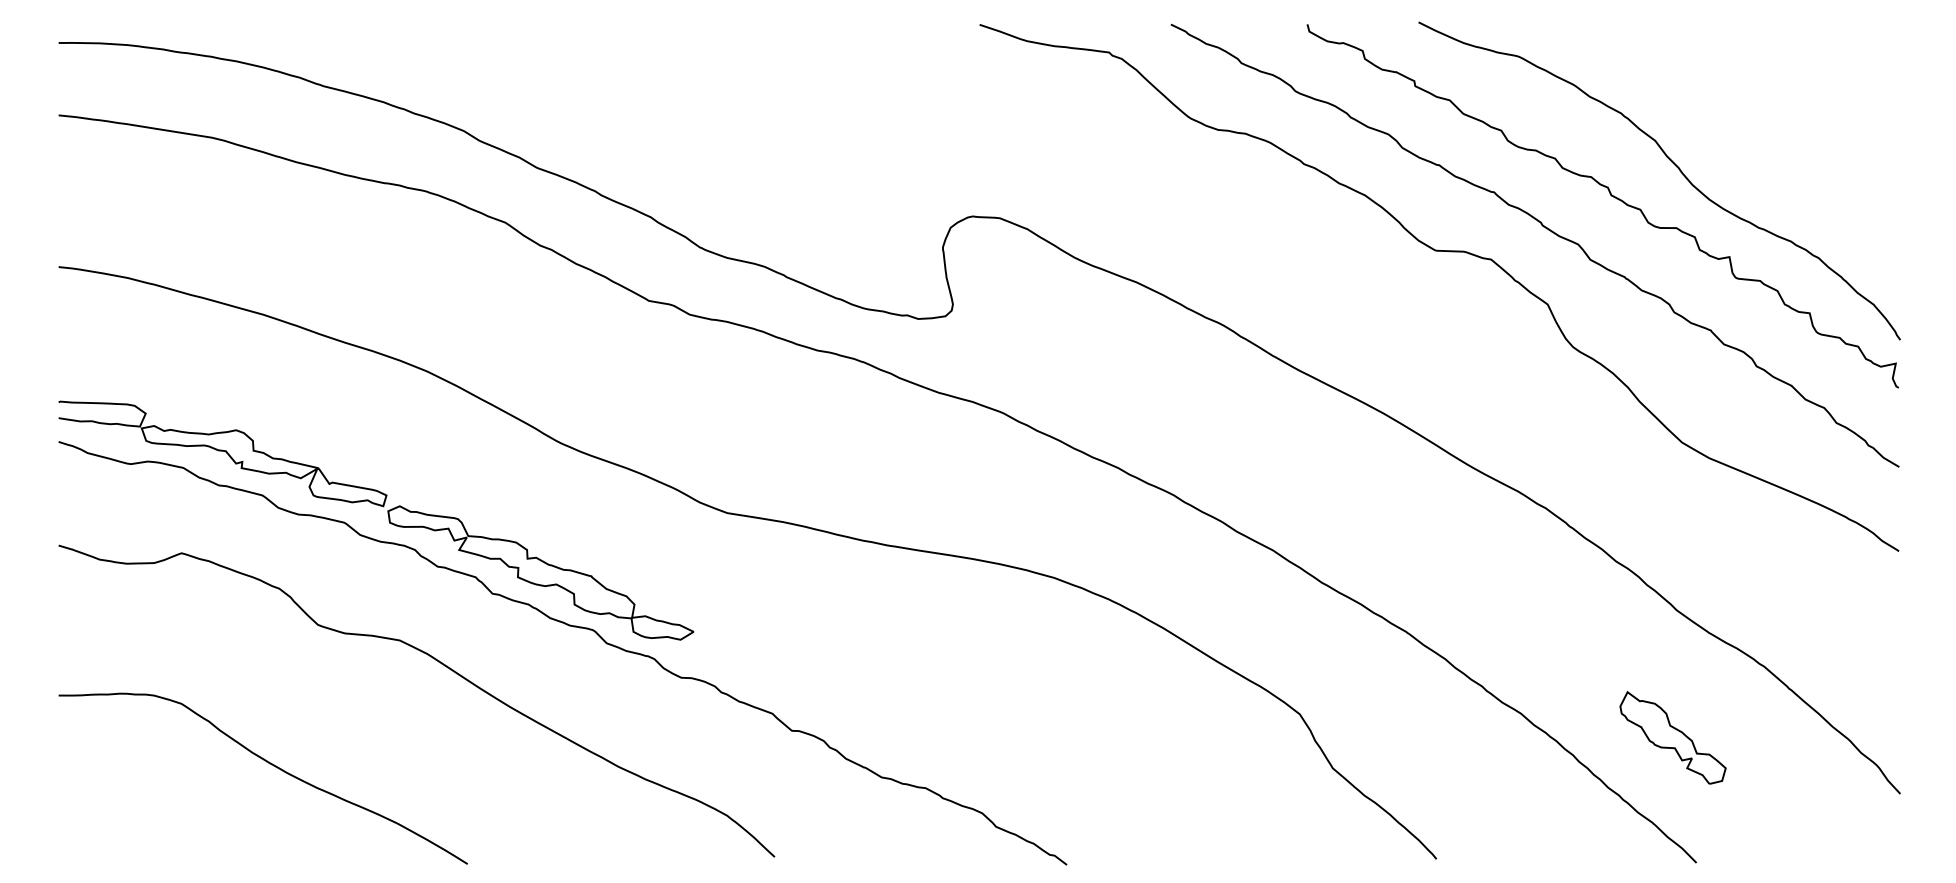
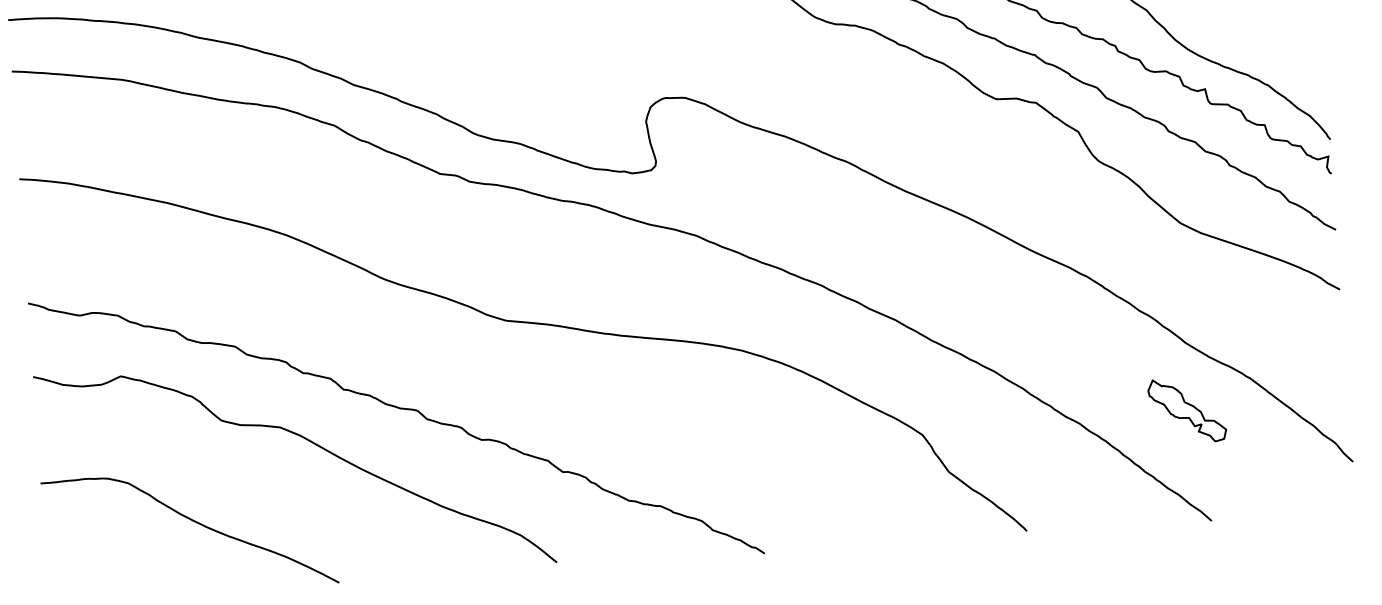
part: (388, 520) -> (266, 342), removed
part: (1672, 737) -> (1186, 410), moved

